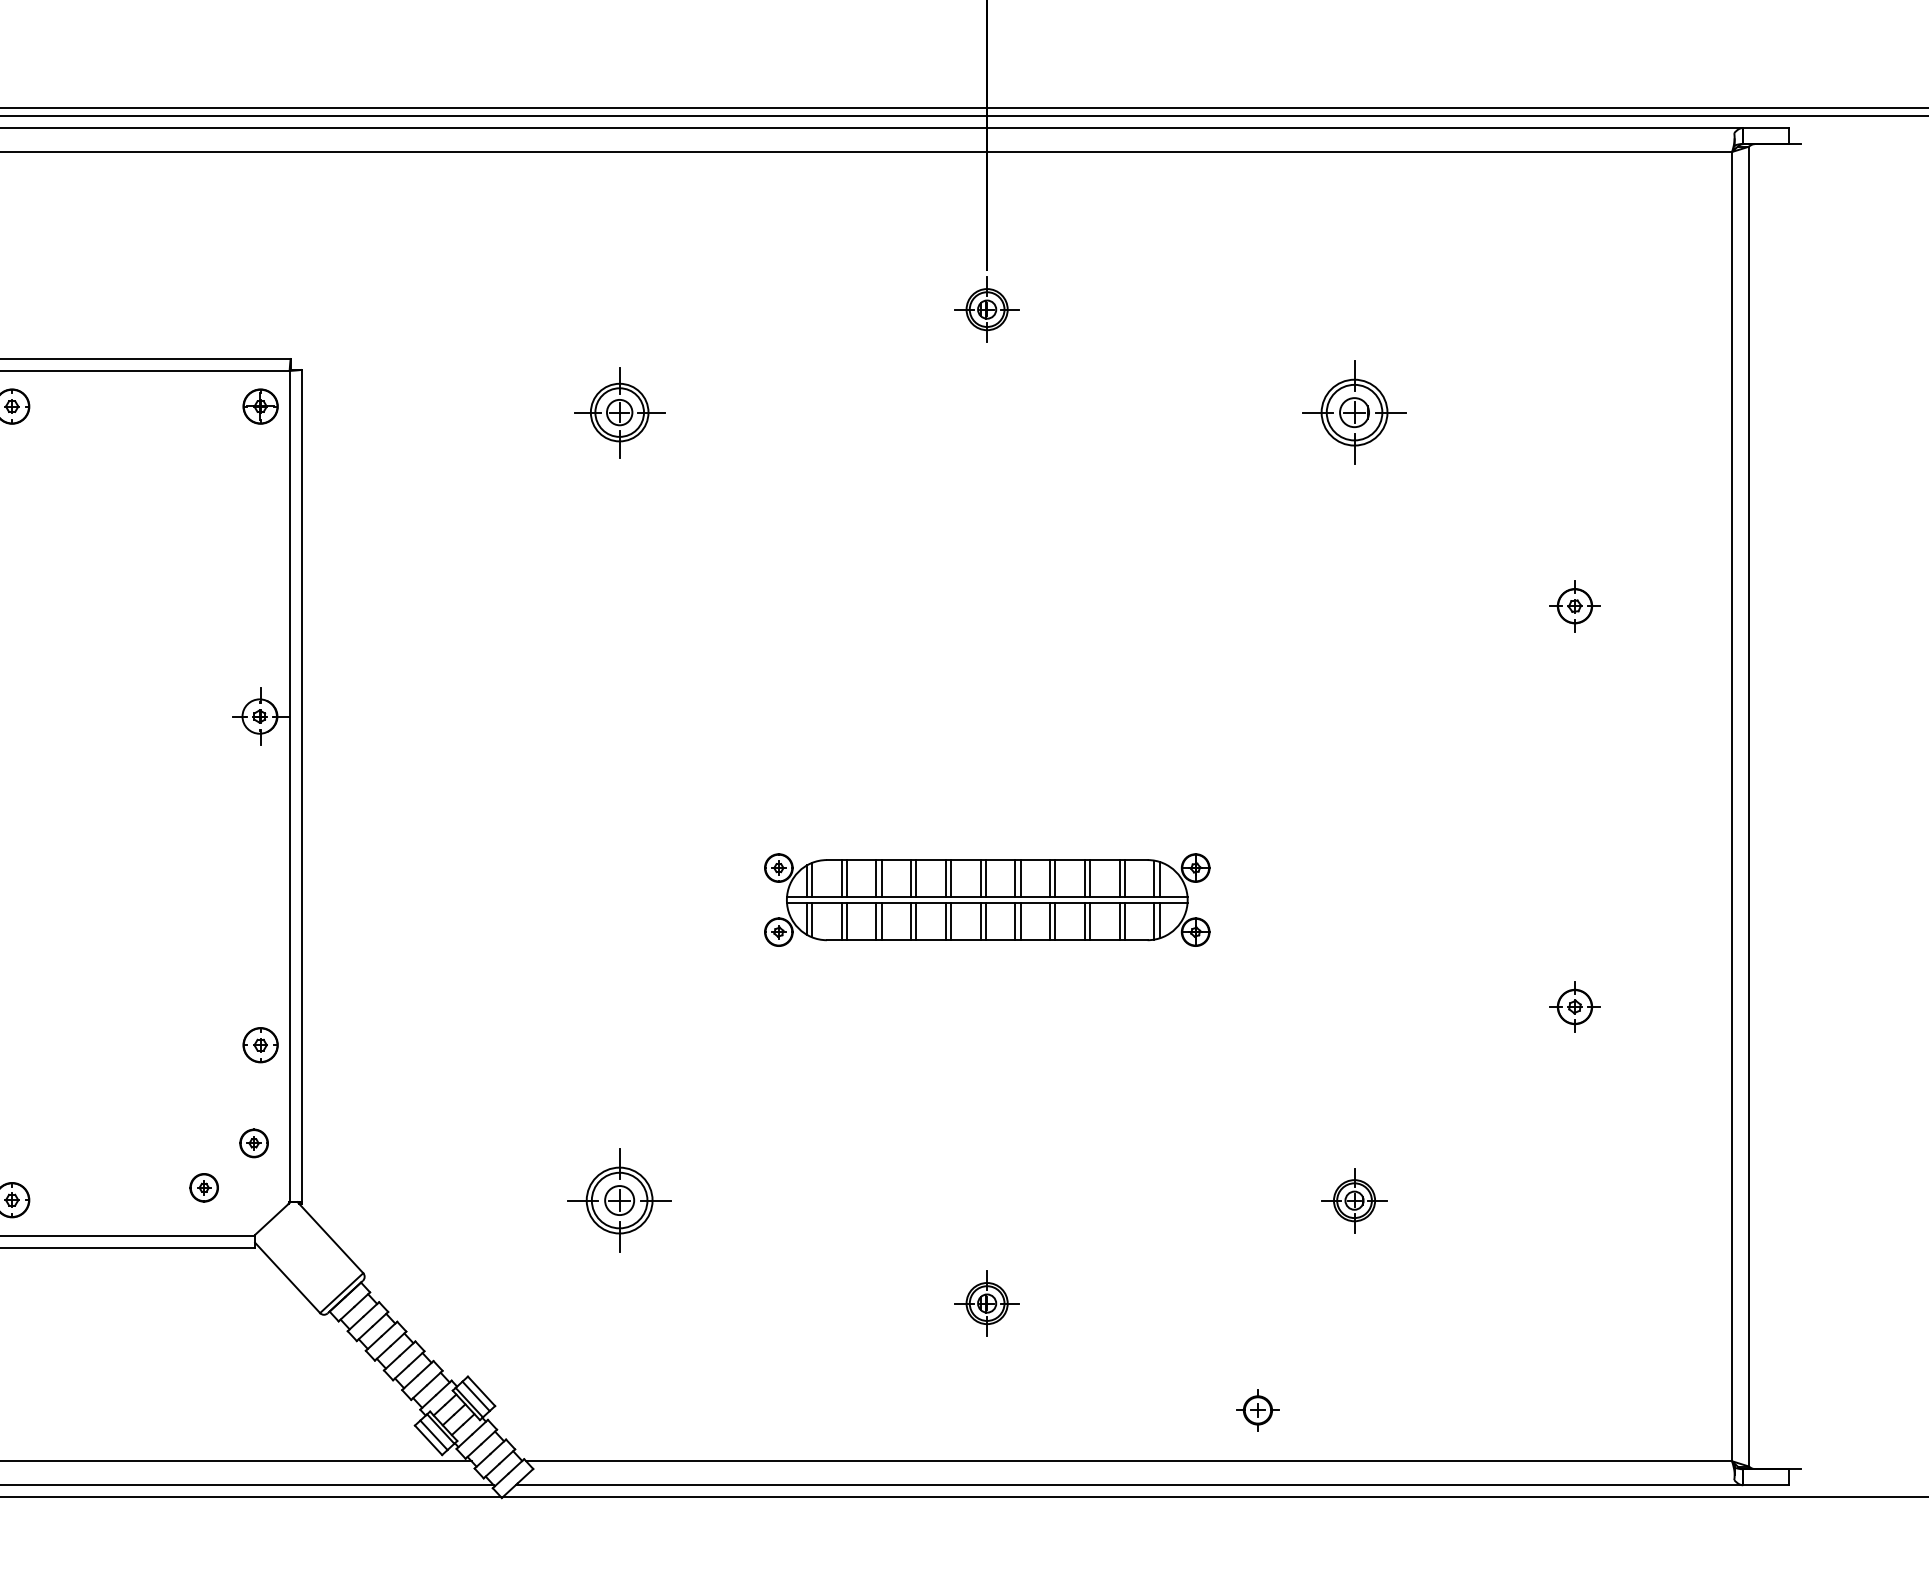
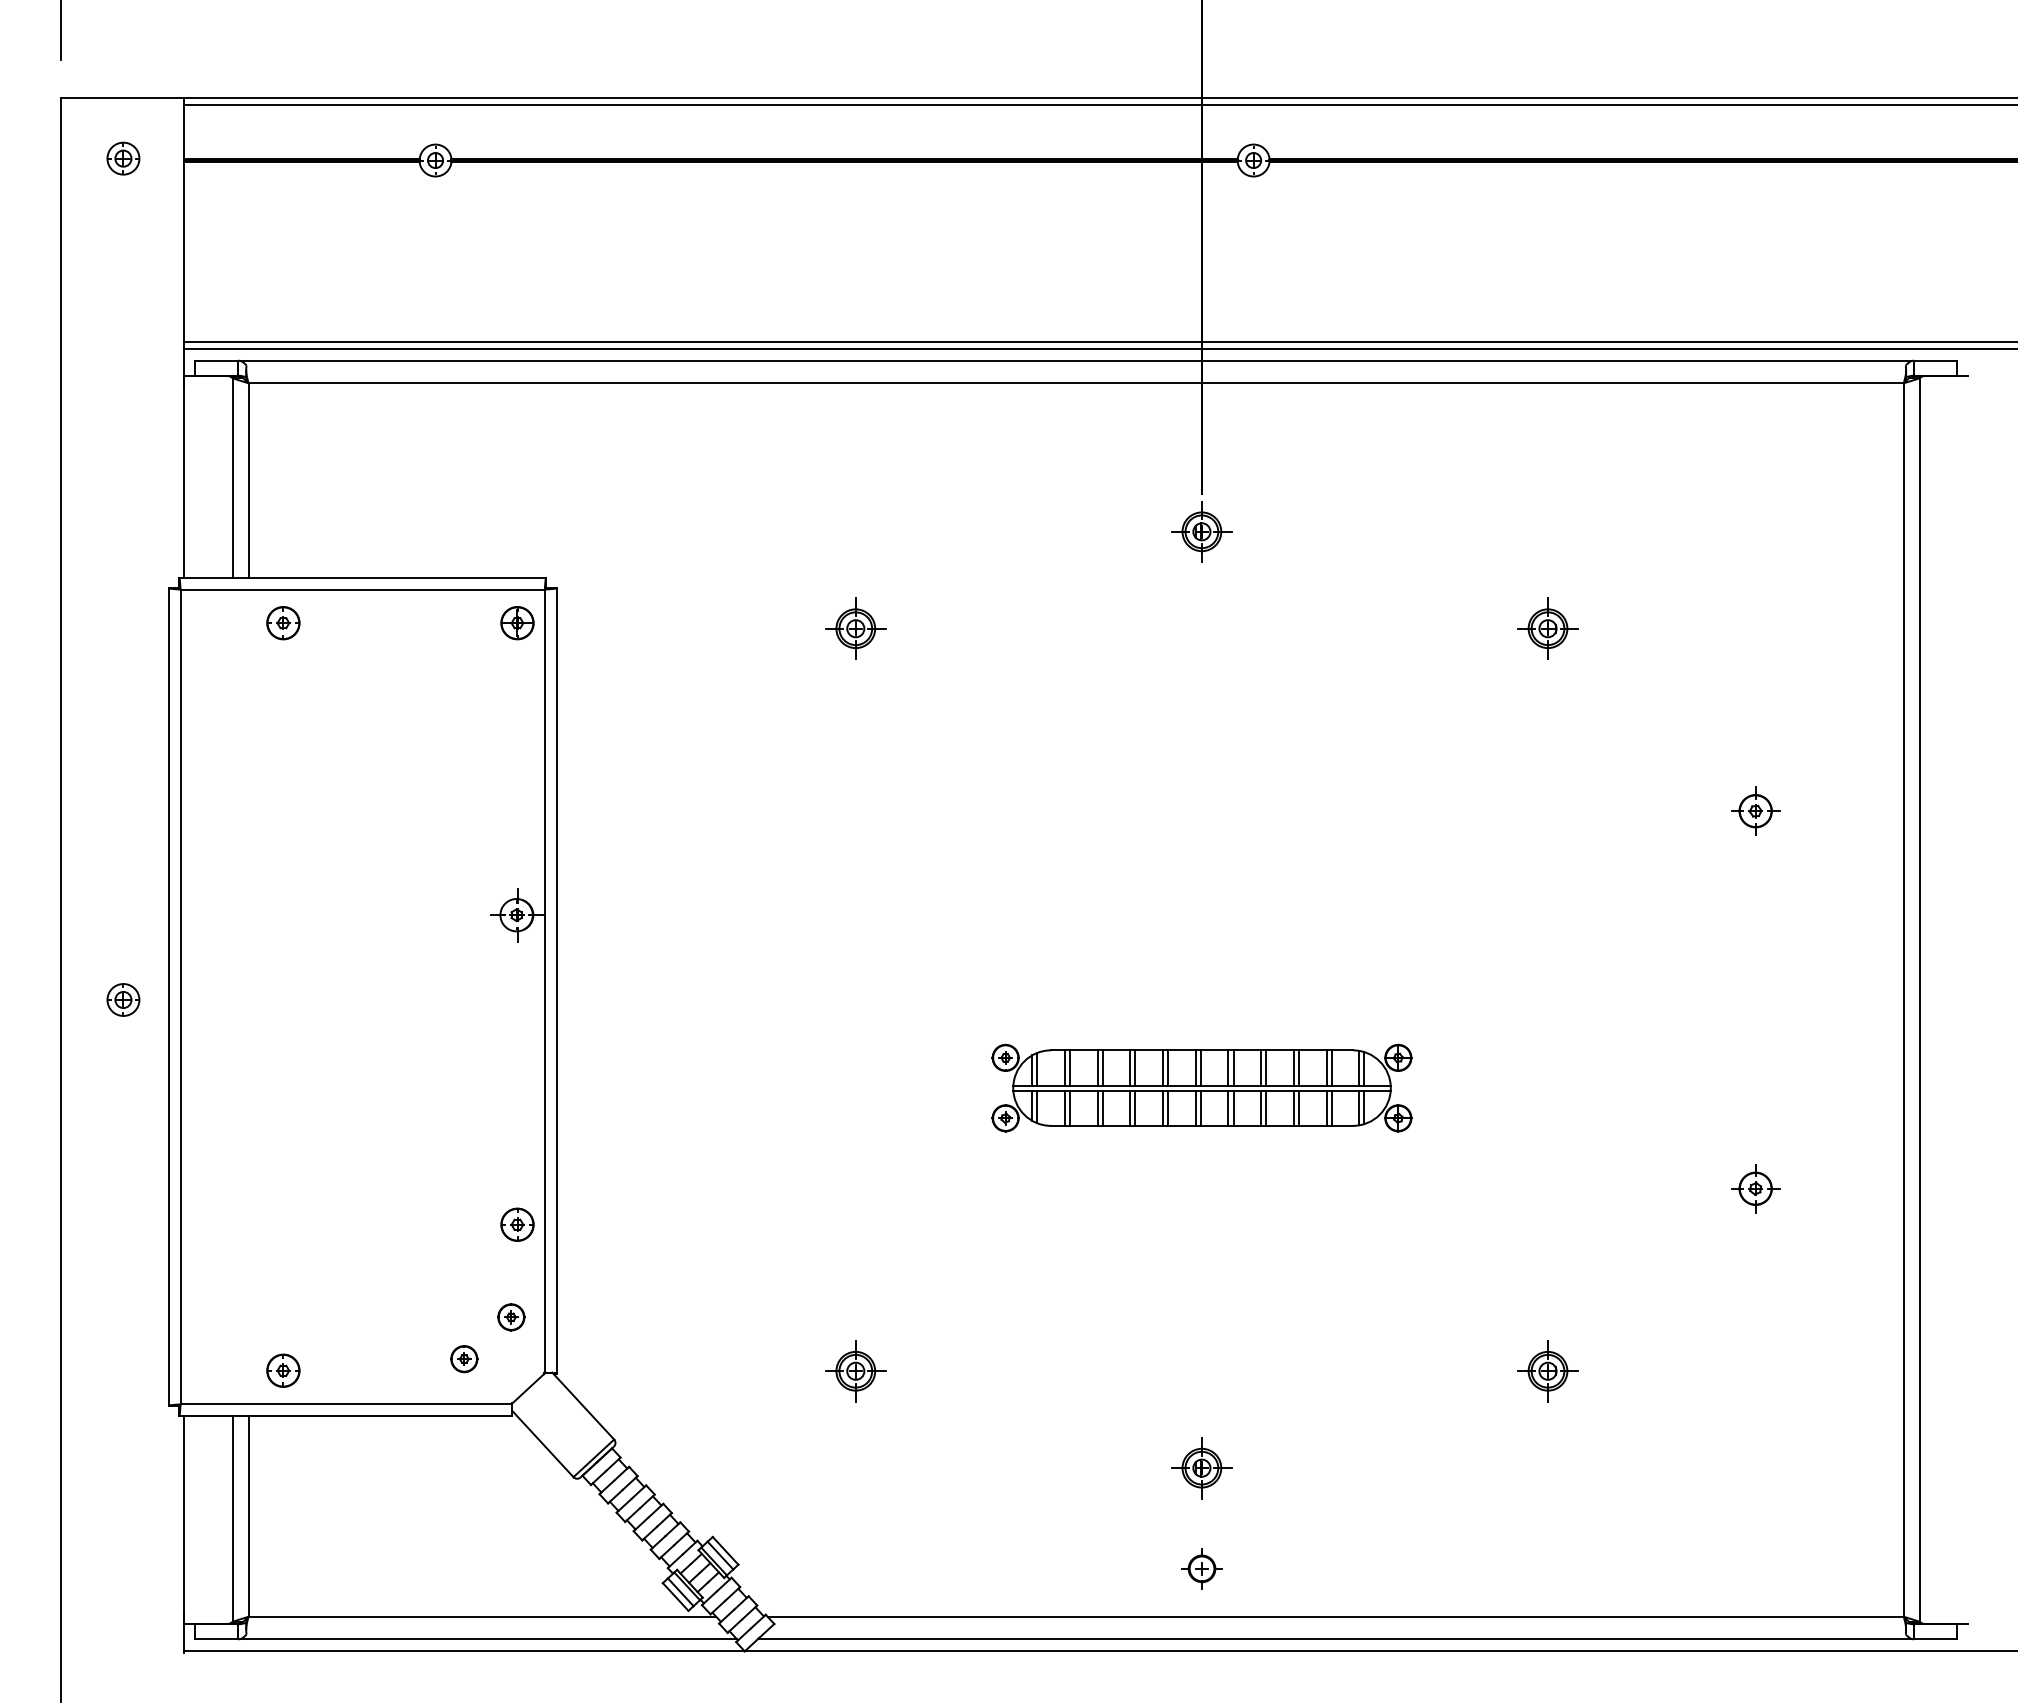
part: (619, 412) -> (855, 628), size x0.71
part: (1353, 412) -> (1547, 628), size x0.62
part: (619, 1200) -> (855, 1371), size x0.62
part: (1257, 1410) -> (1201, 1568), moved

